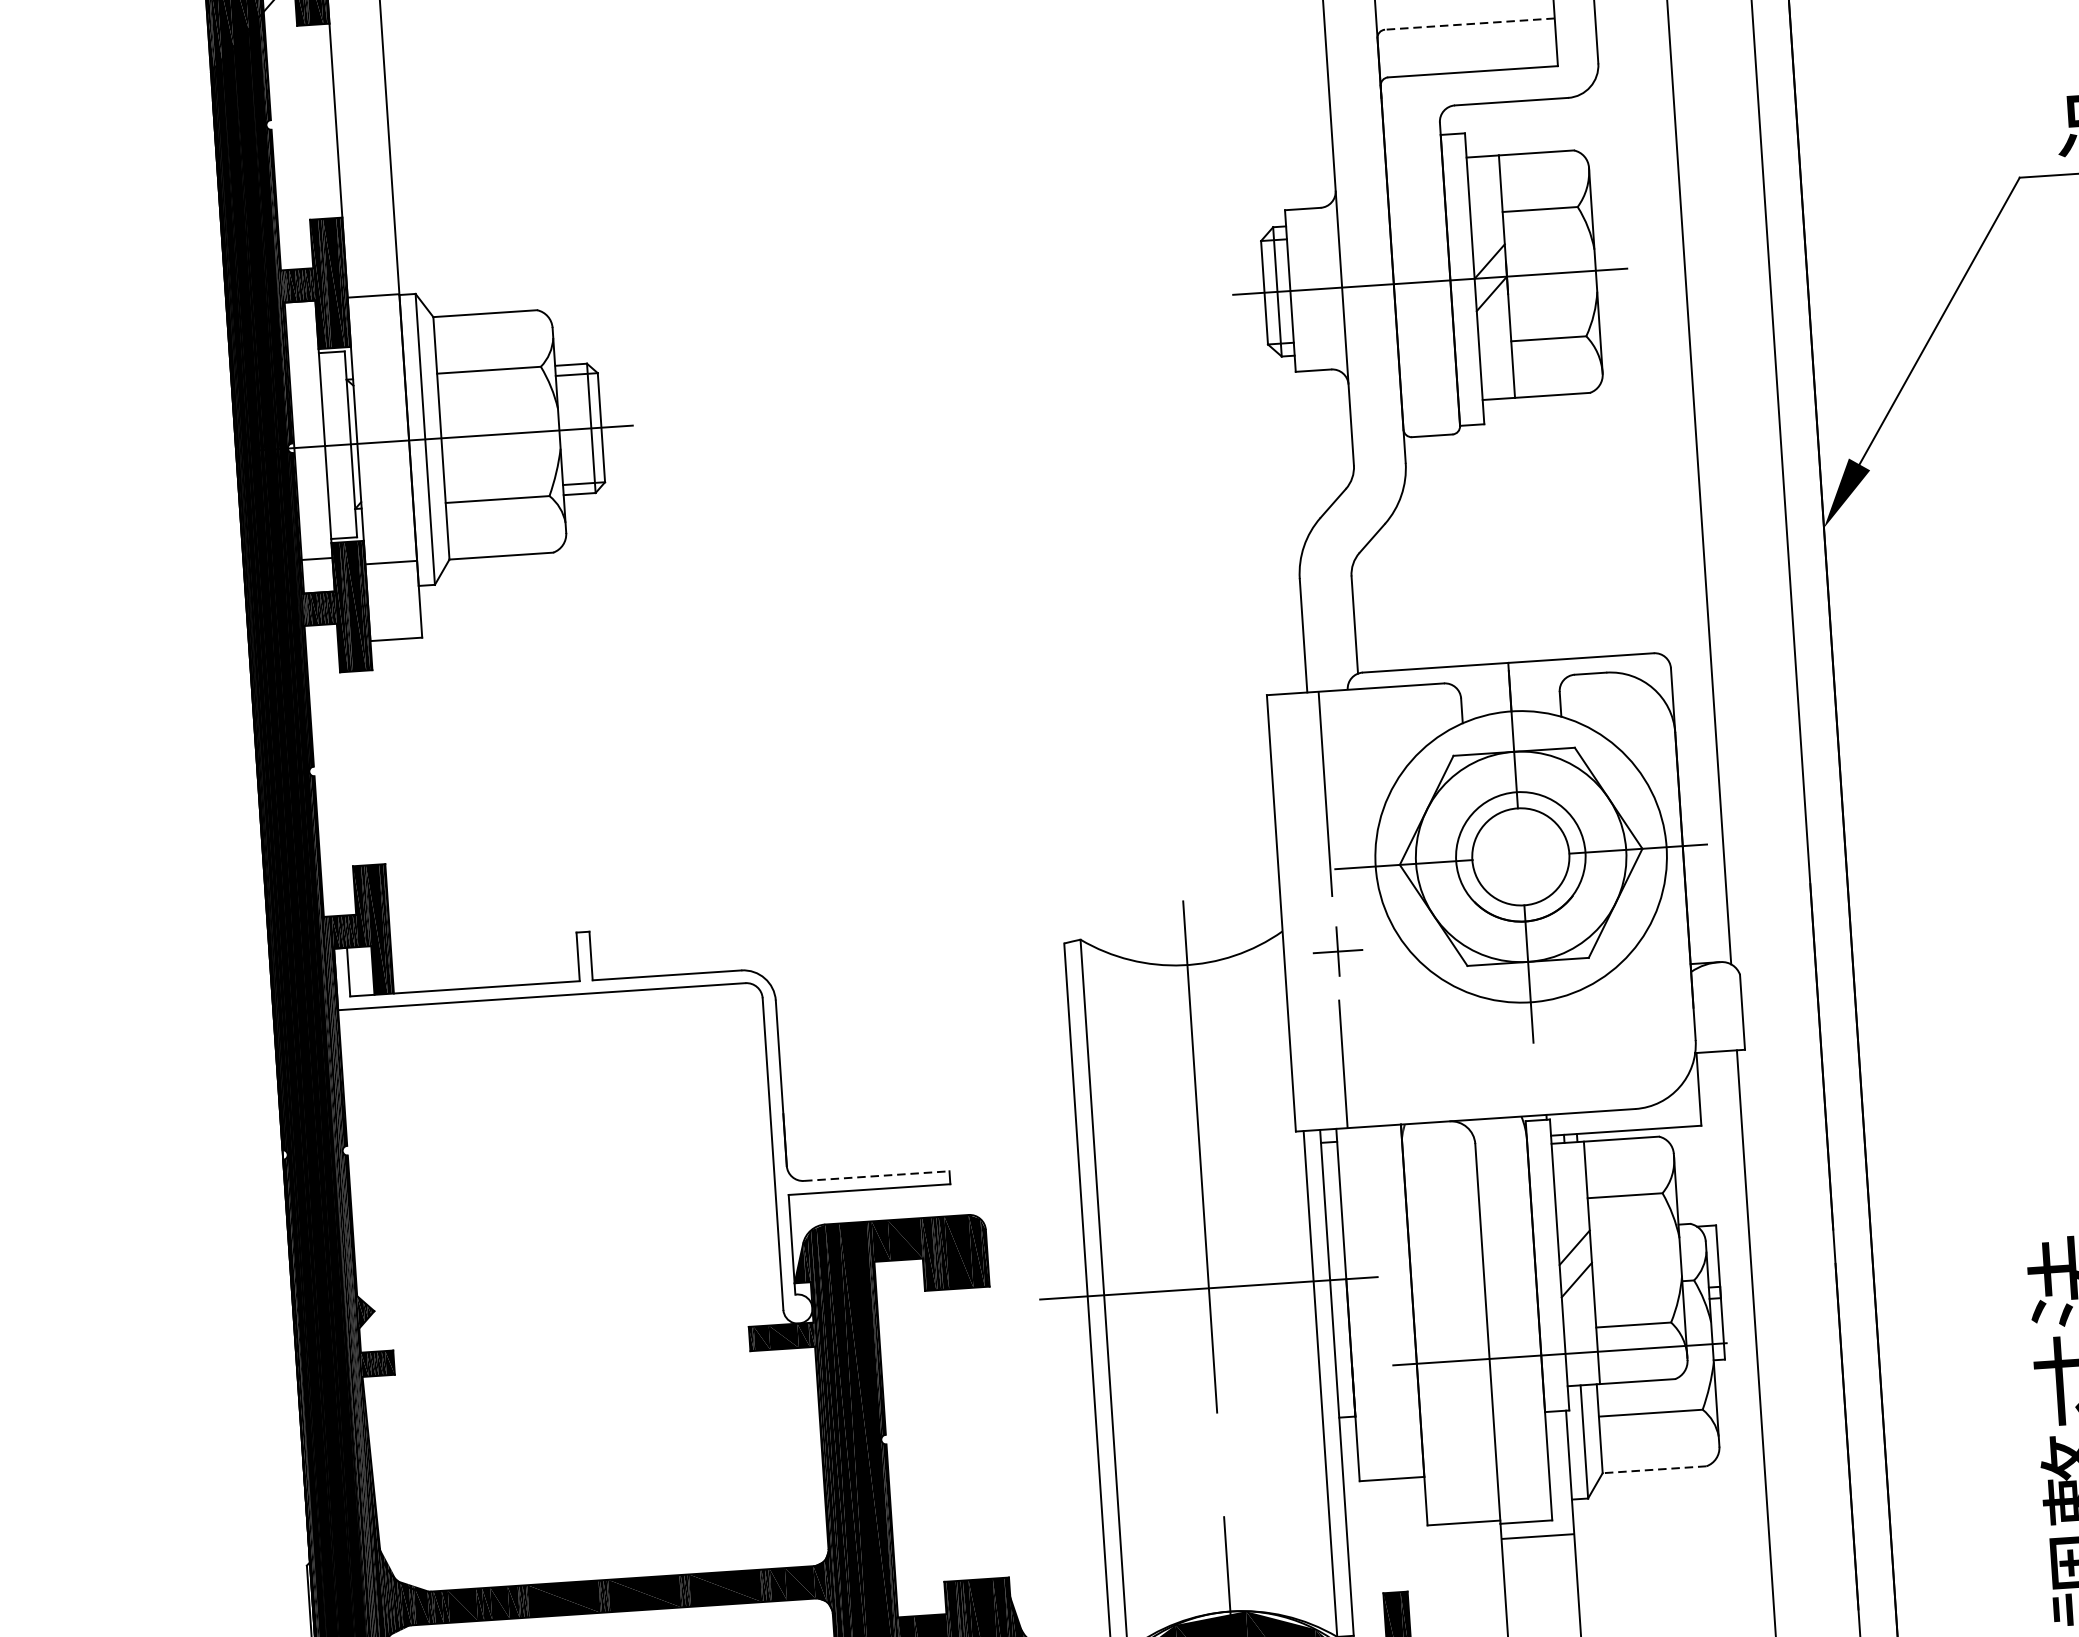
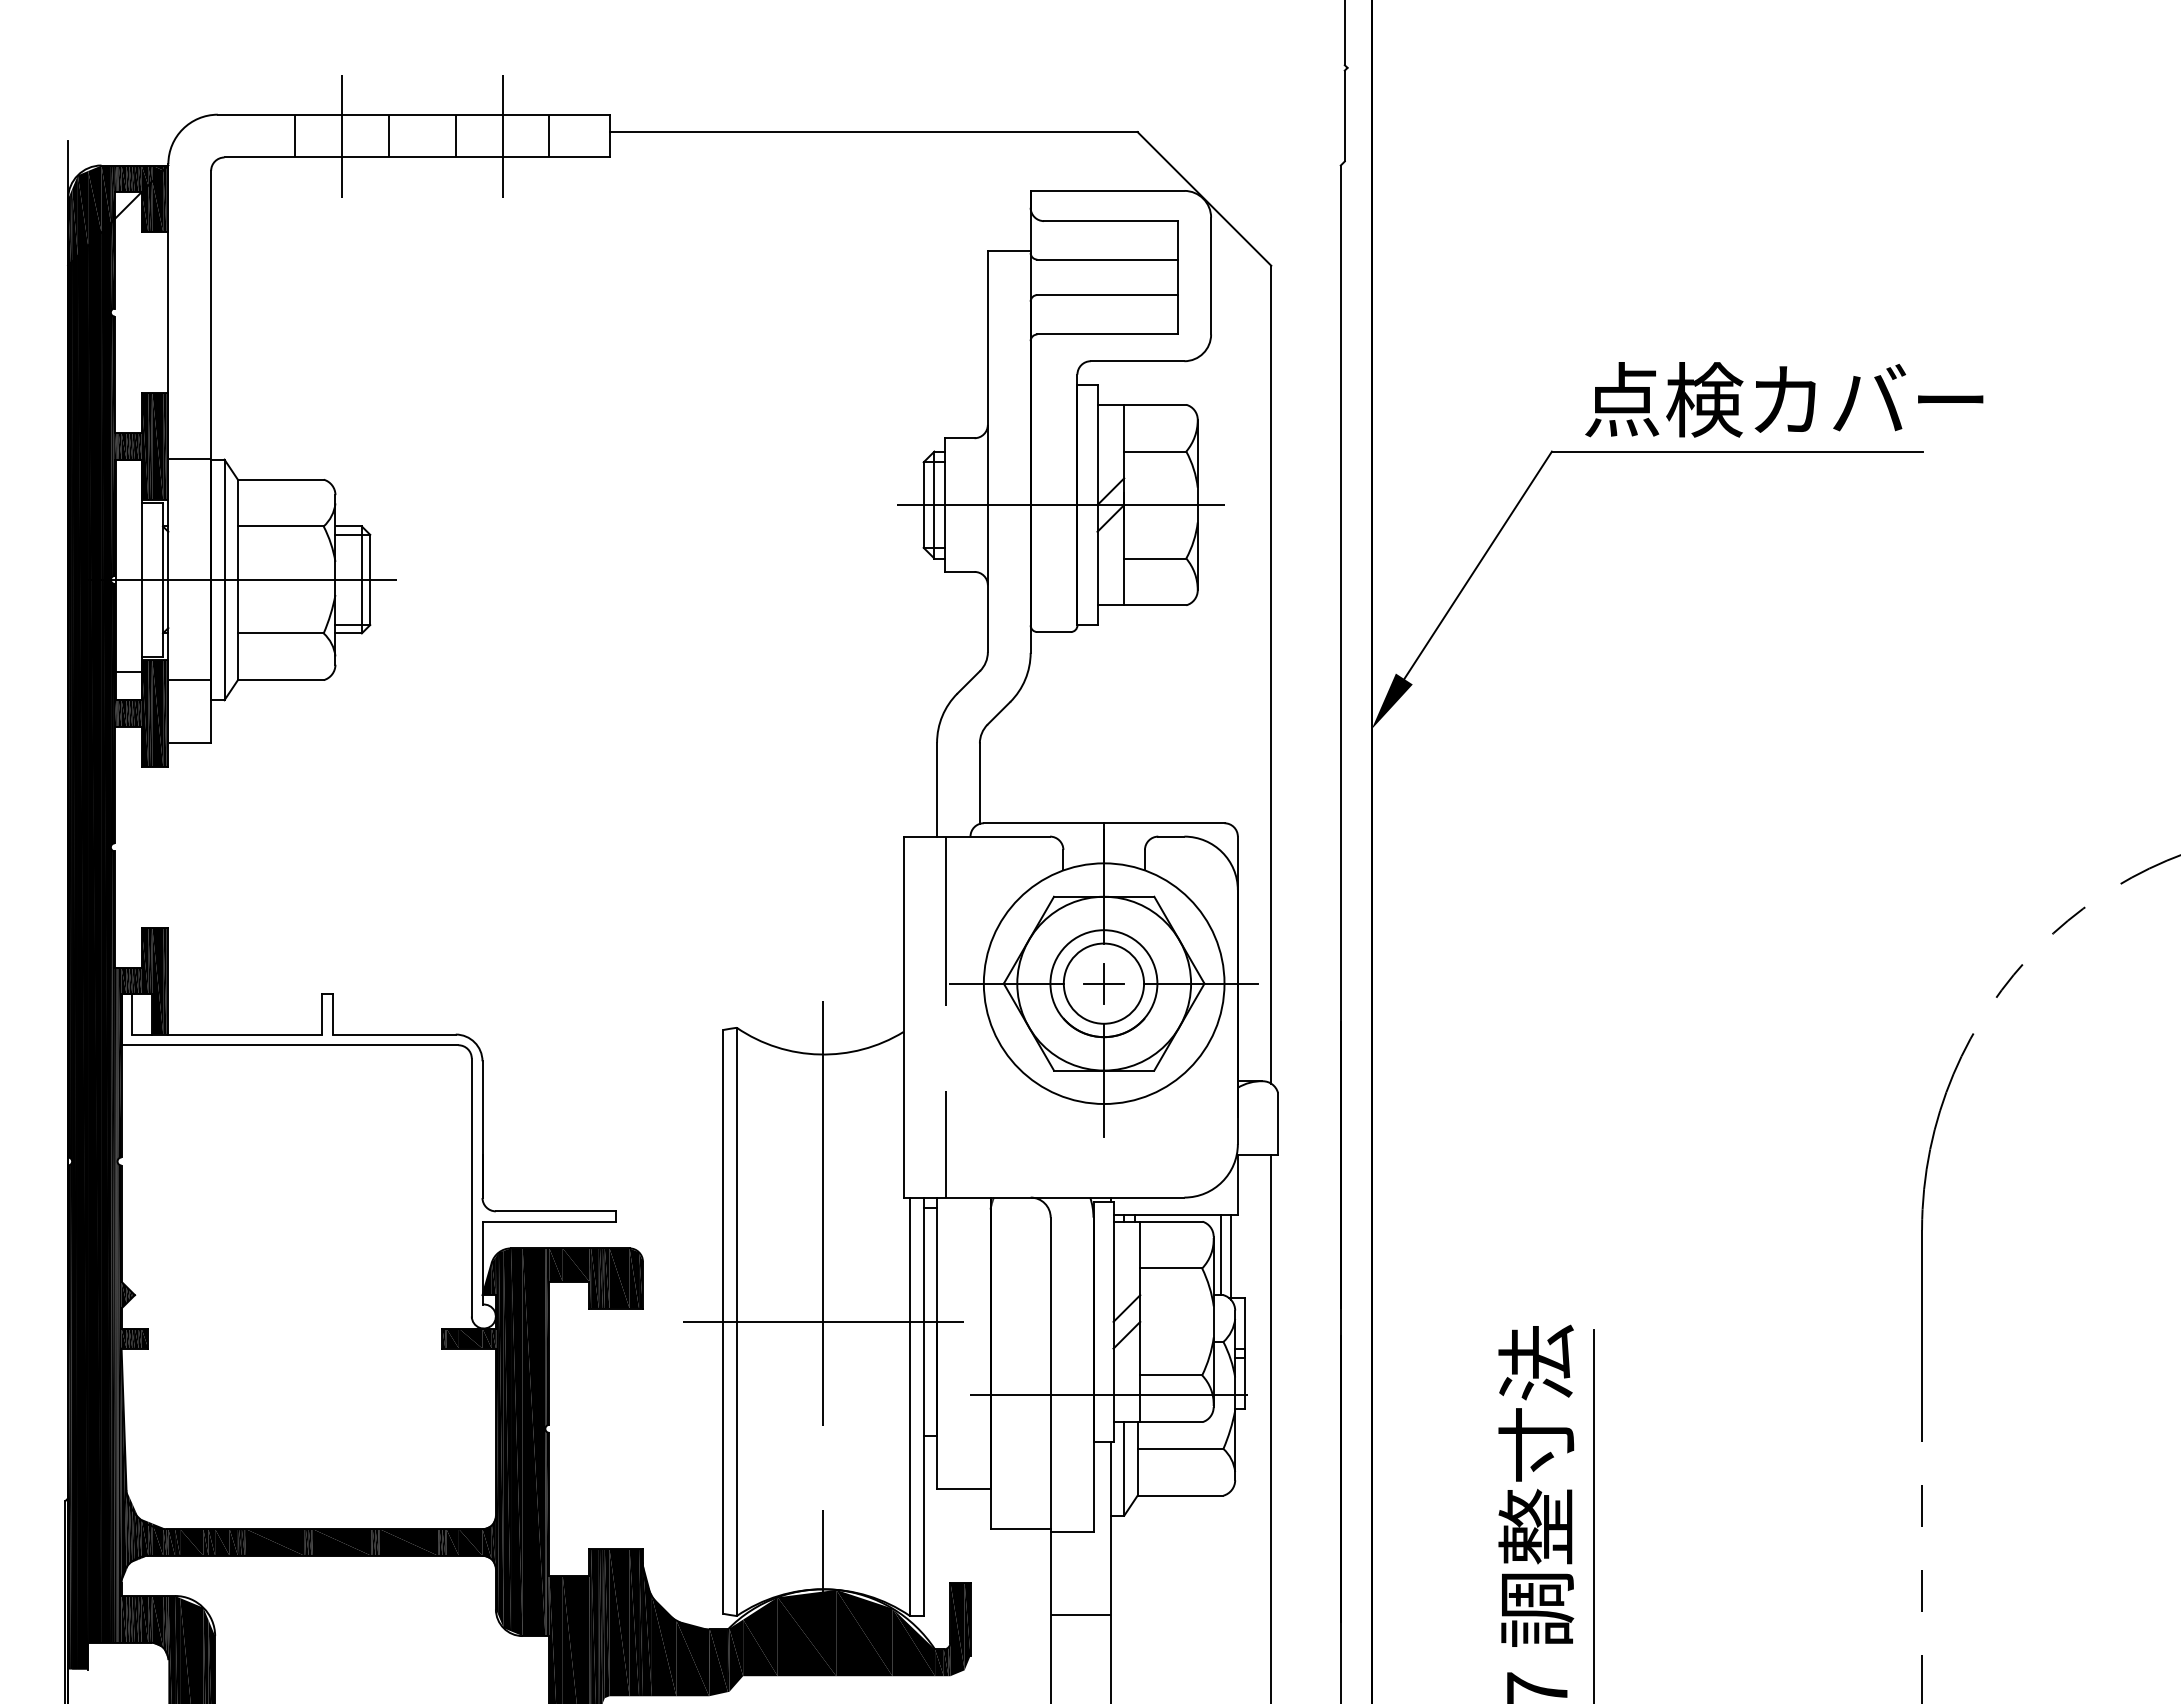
line: (1469, 24) -> (1107, 295), dashed -> solid
part: (1337, 951) -> (1103, 983), moved
line: (1683, 1174) -> (1220, 1254), added
line: (877, 1176) -> (556, 1211), dashed -> solid
line: (1697, 1177) -> (1231, 1257), added
line: (1654, 1469) -> (1180, 1495), dashed -> solid
line: (1537, 1536) -> (1080, 1615), moved

